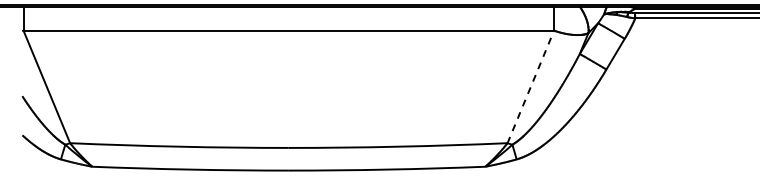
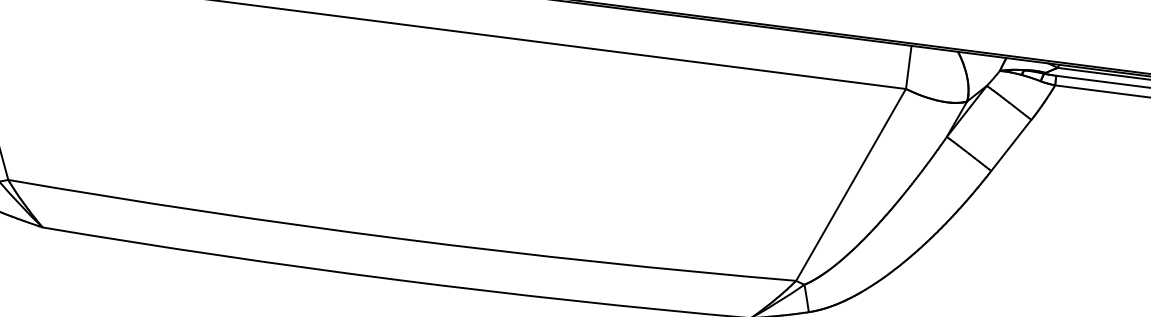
line: (531, 86) -> (852, 184), dashed -> solid

